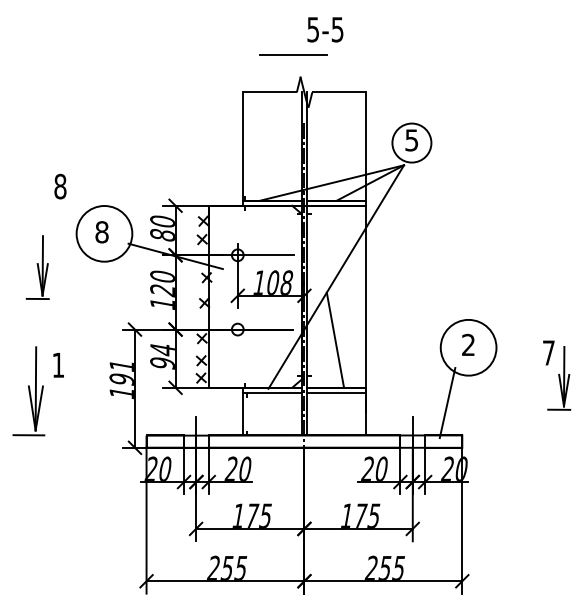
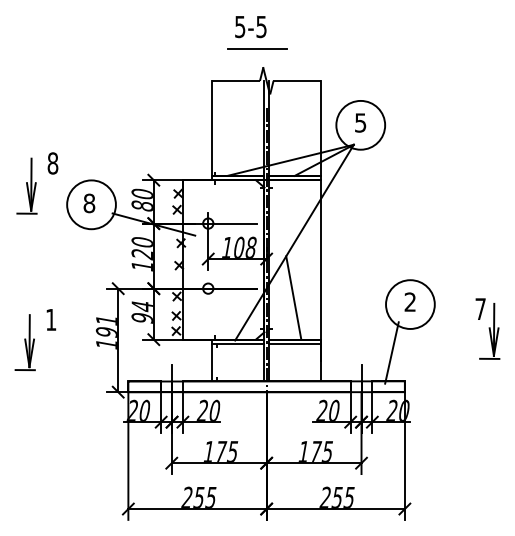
text: (325, 29) -> (250, 26), moved
circle: (411, 142) -> (360, 124), size x1.43
part: (37, 267) -> (26, 186), moved
part: (28, 390) -> (25, 341), size x0.71

